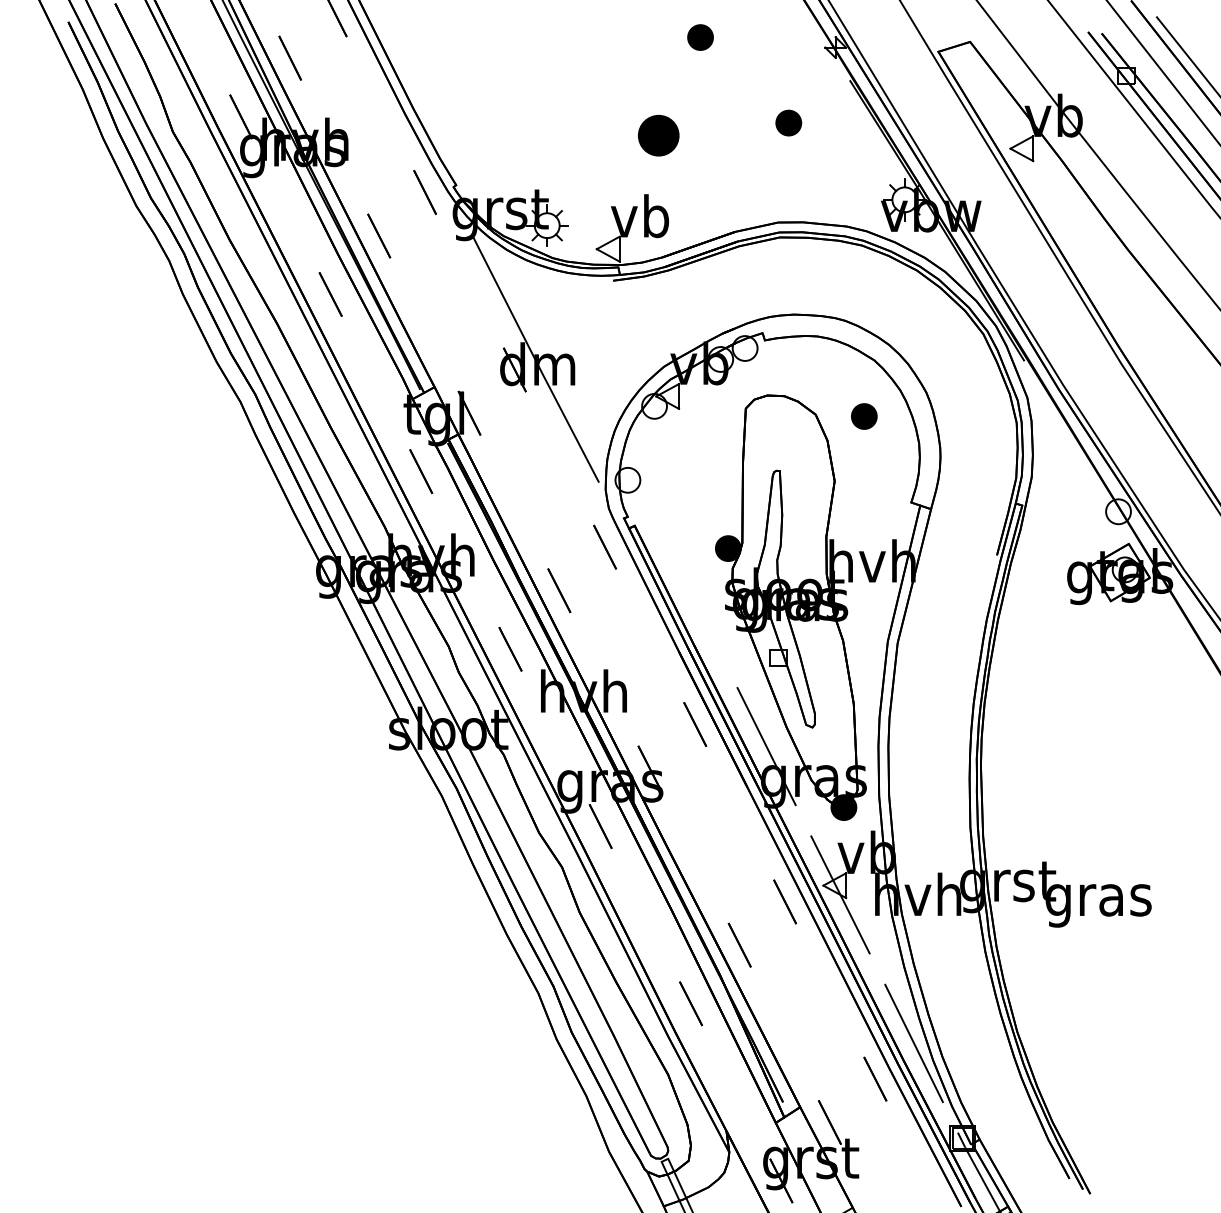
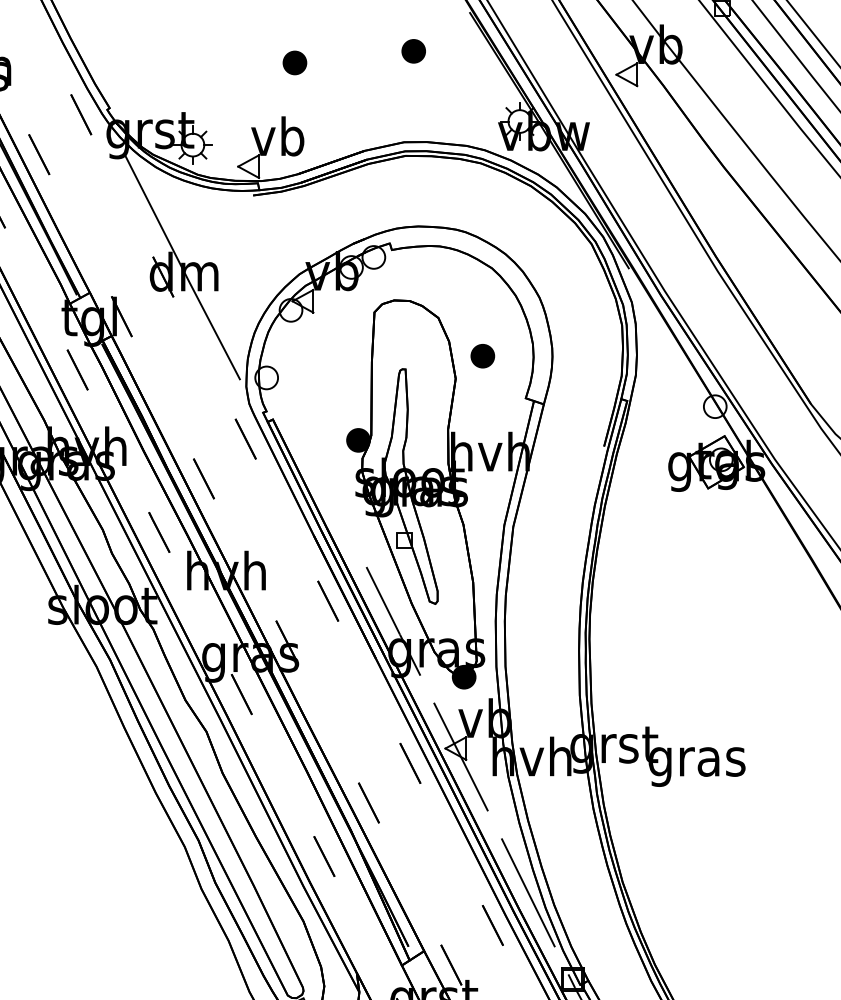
part: (658, 135) -> (294, 62), size x0.62
part: (864, 416) -> (482, 356), moved

